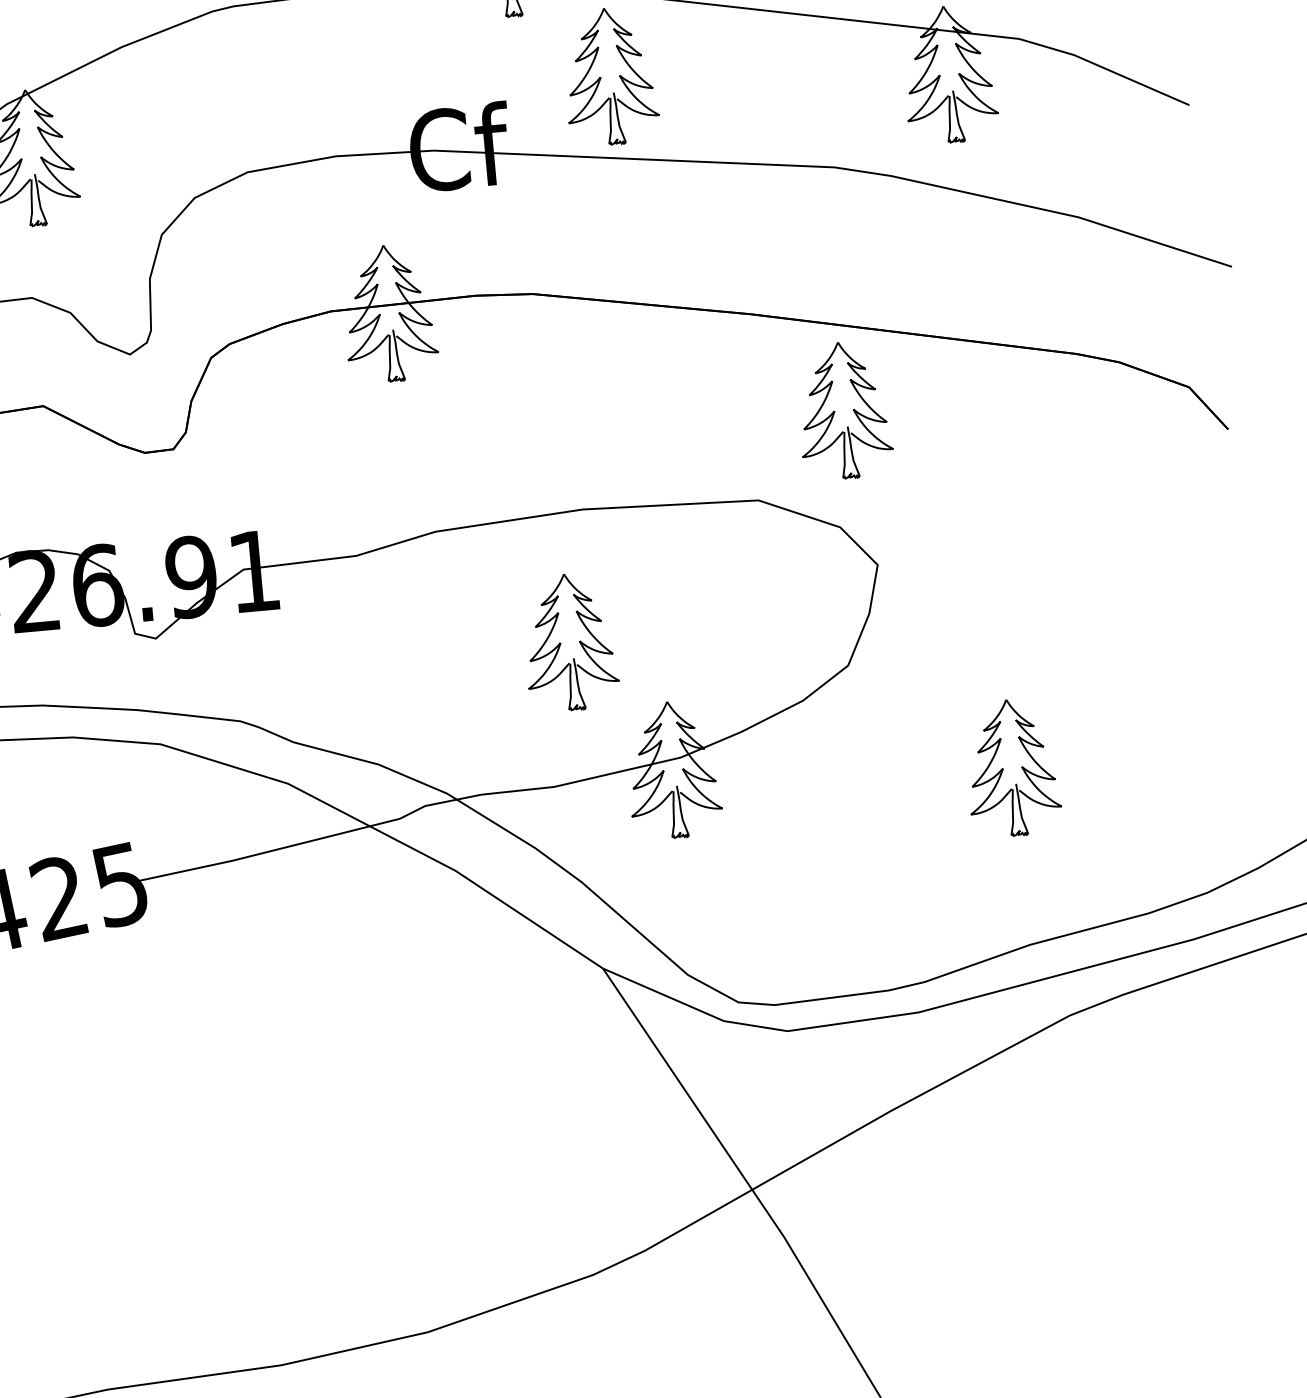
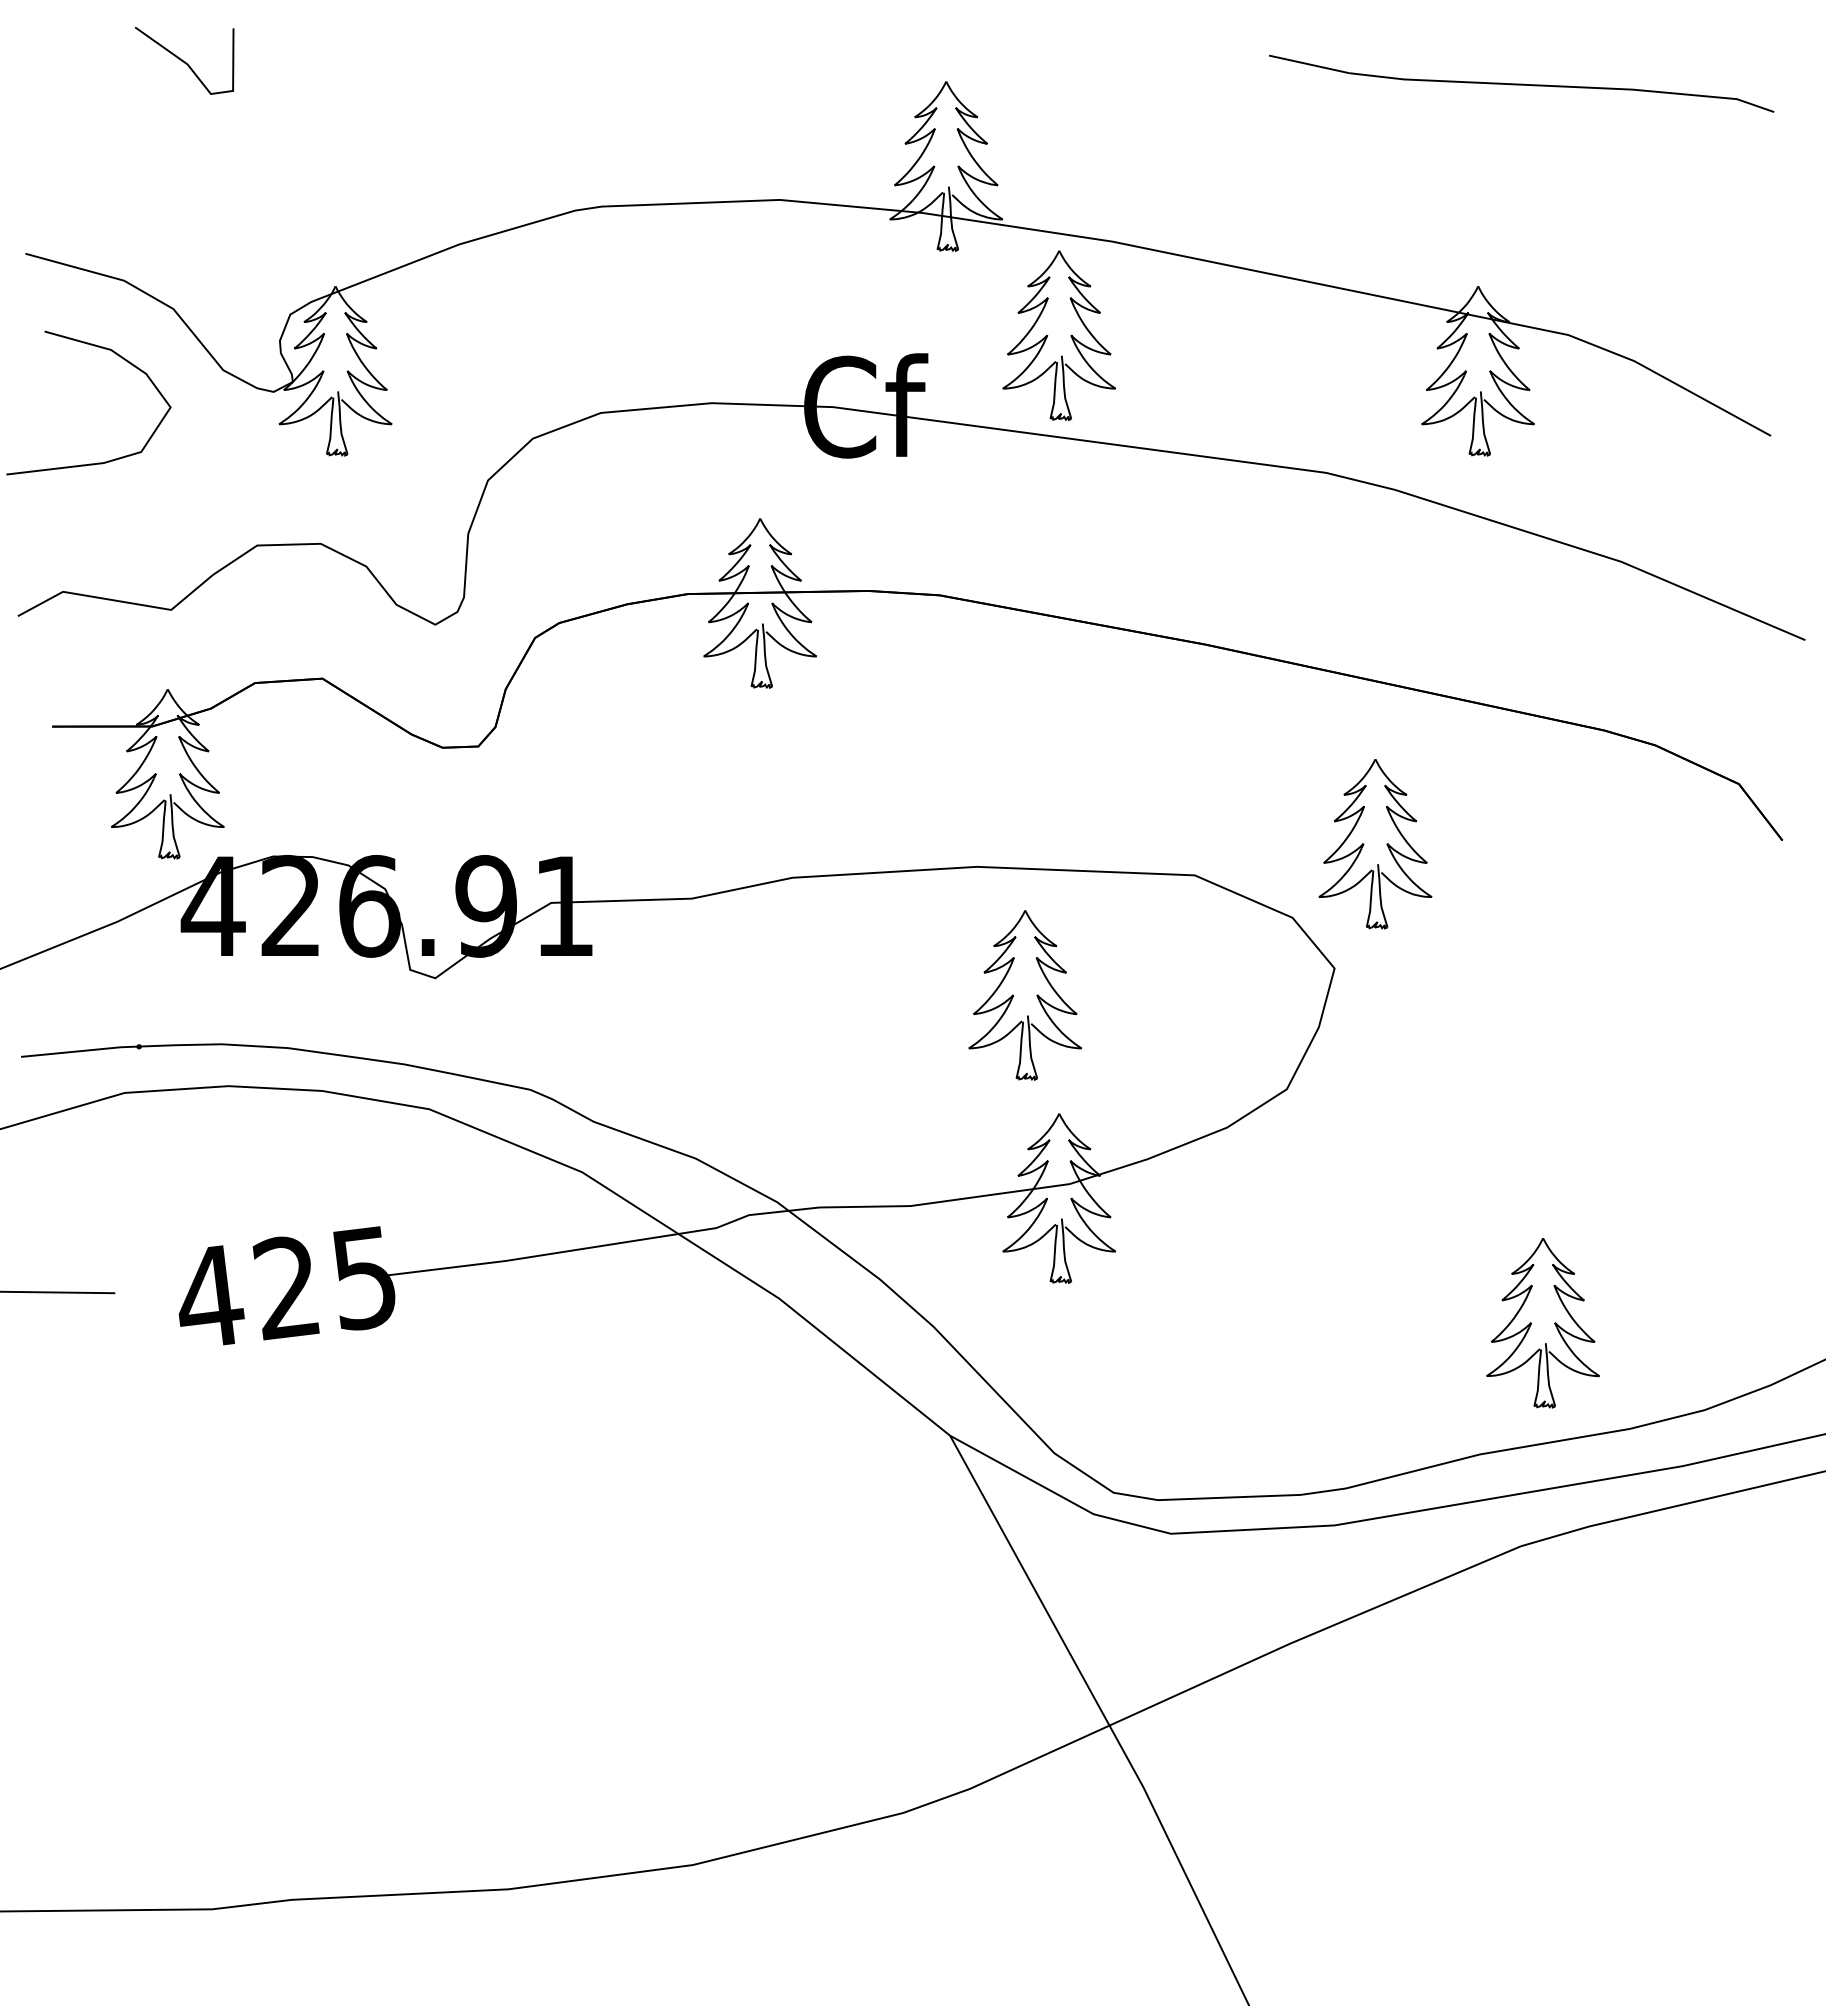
part: (835, 411) -> (1364, 844), moved
part: (570, 642) -> (1025, 995), moved
part: (1011, 768) -> (1542, 1323), moved

